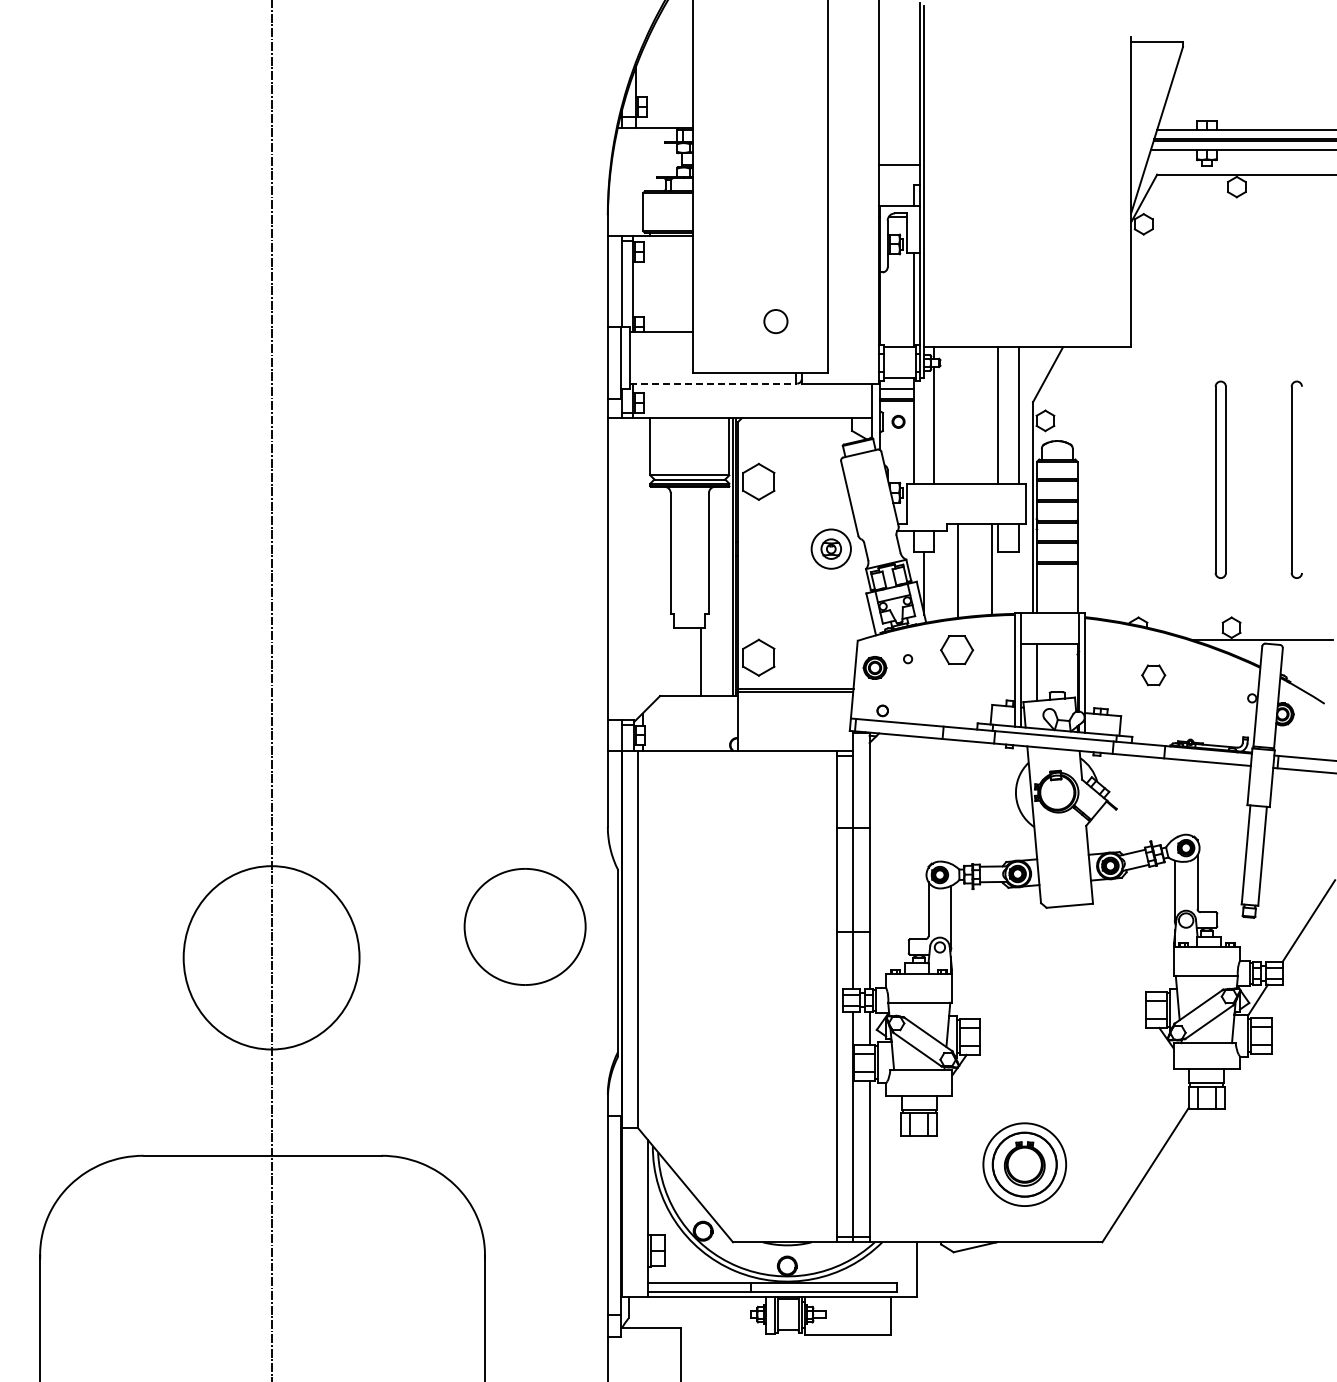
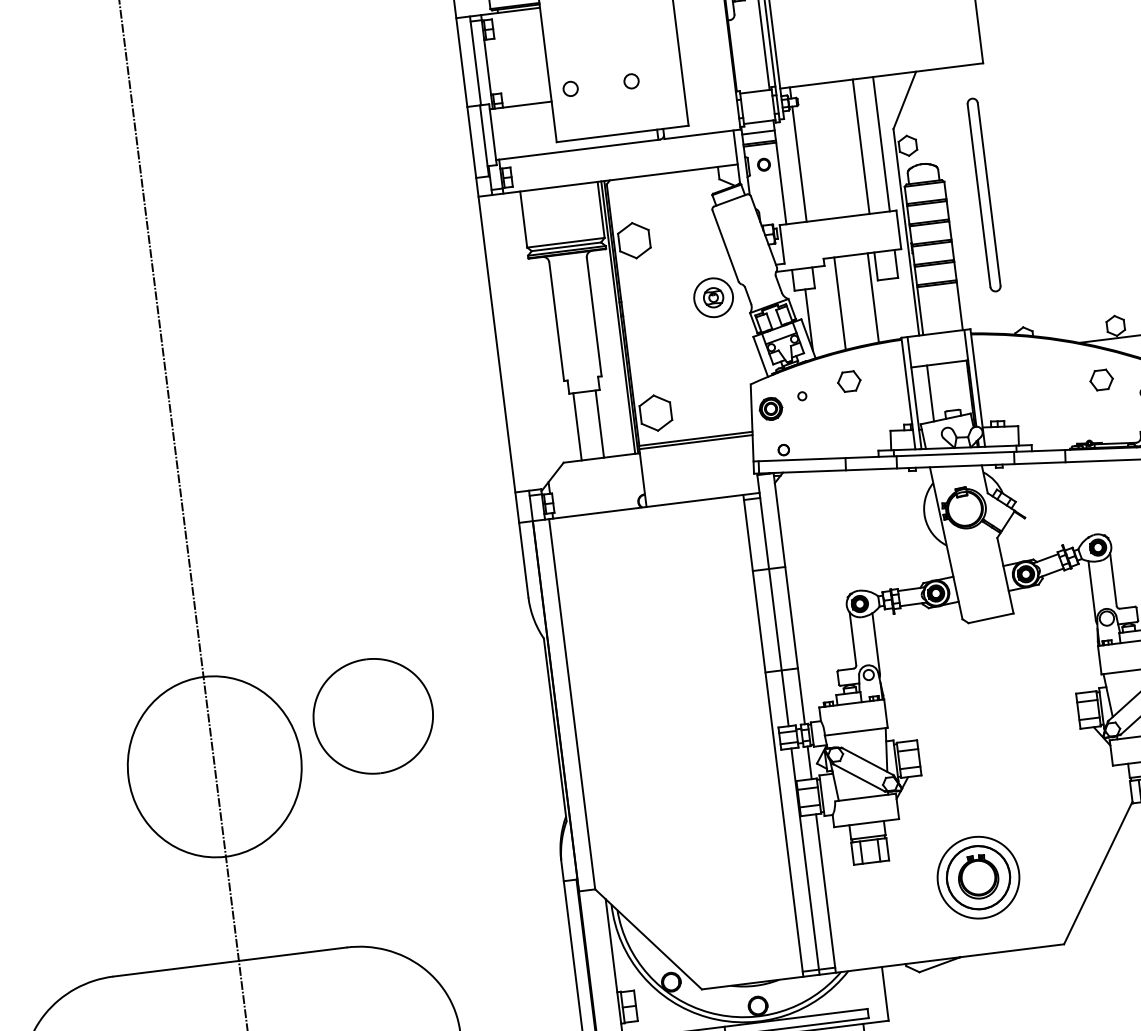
circle: (713, 321) -> (570, 88), added
circle: (775, 321) -> (631, 81), size x0.62
line: (713, 383) -> (577, 149), dashed -> solid
part: (1220, 479) -> (983, 194), moved
part: (956, 650) -> (848, 381), size x0.71
line: (678, 661) -> (577, 426), added
part: (1153, 675) -> (1101, 380), moved
part: (524, 926) -> (372, 715), moved

